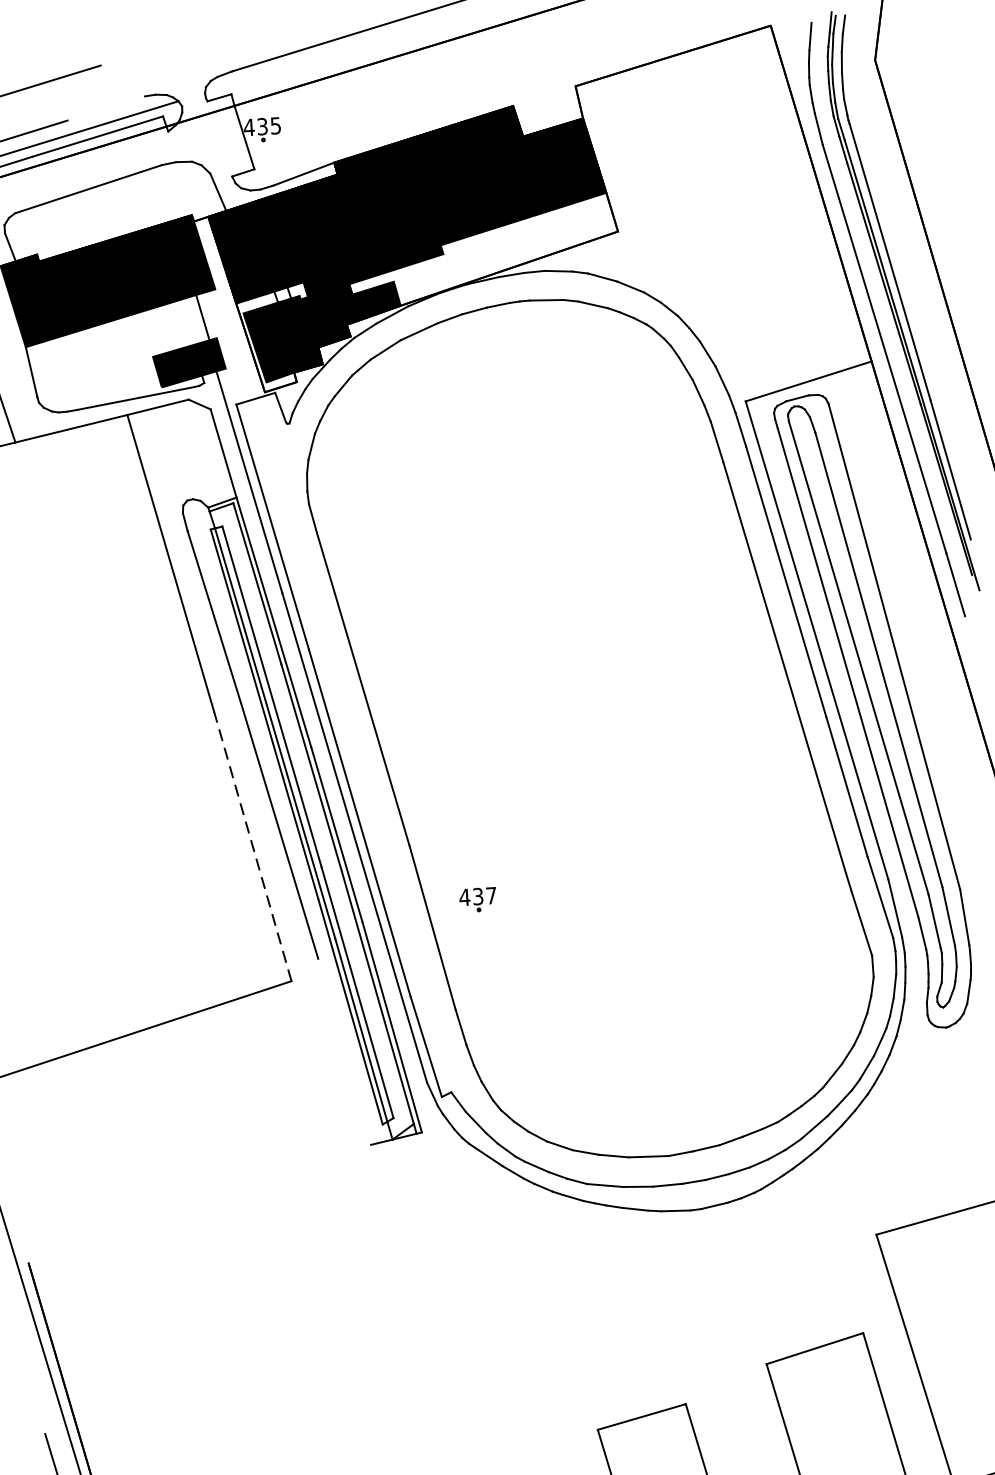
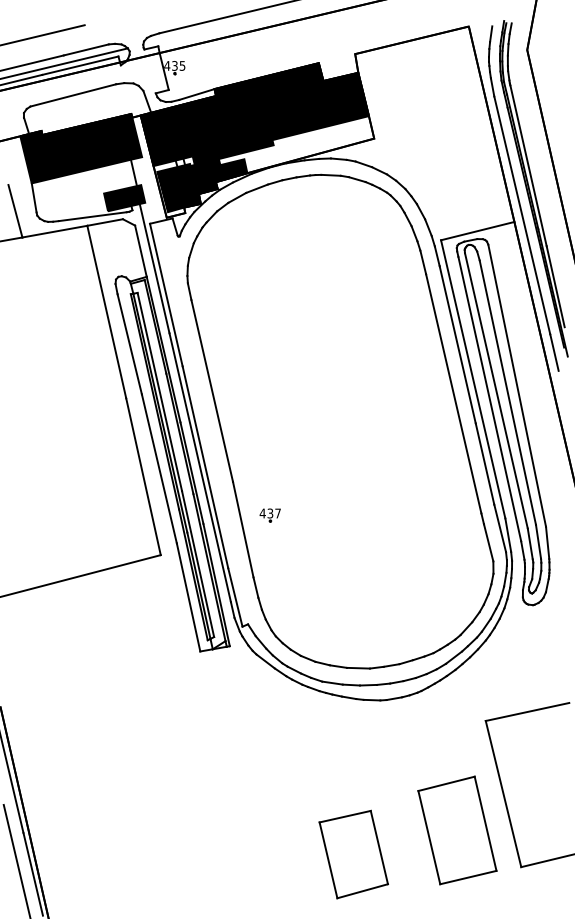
line: (104, 107) -> (85, 49), added
line: (252, 845) -> (143, 476), dashed -> solid
line: (344, 1052) -> (188, 597), added

